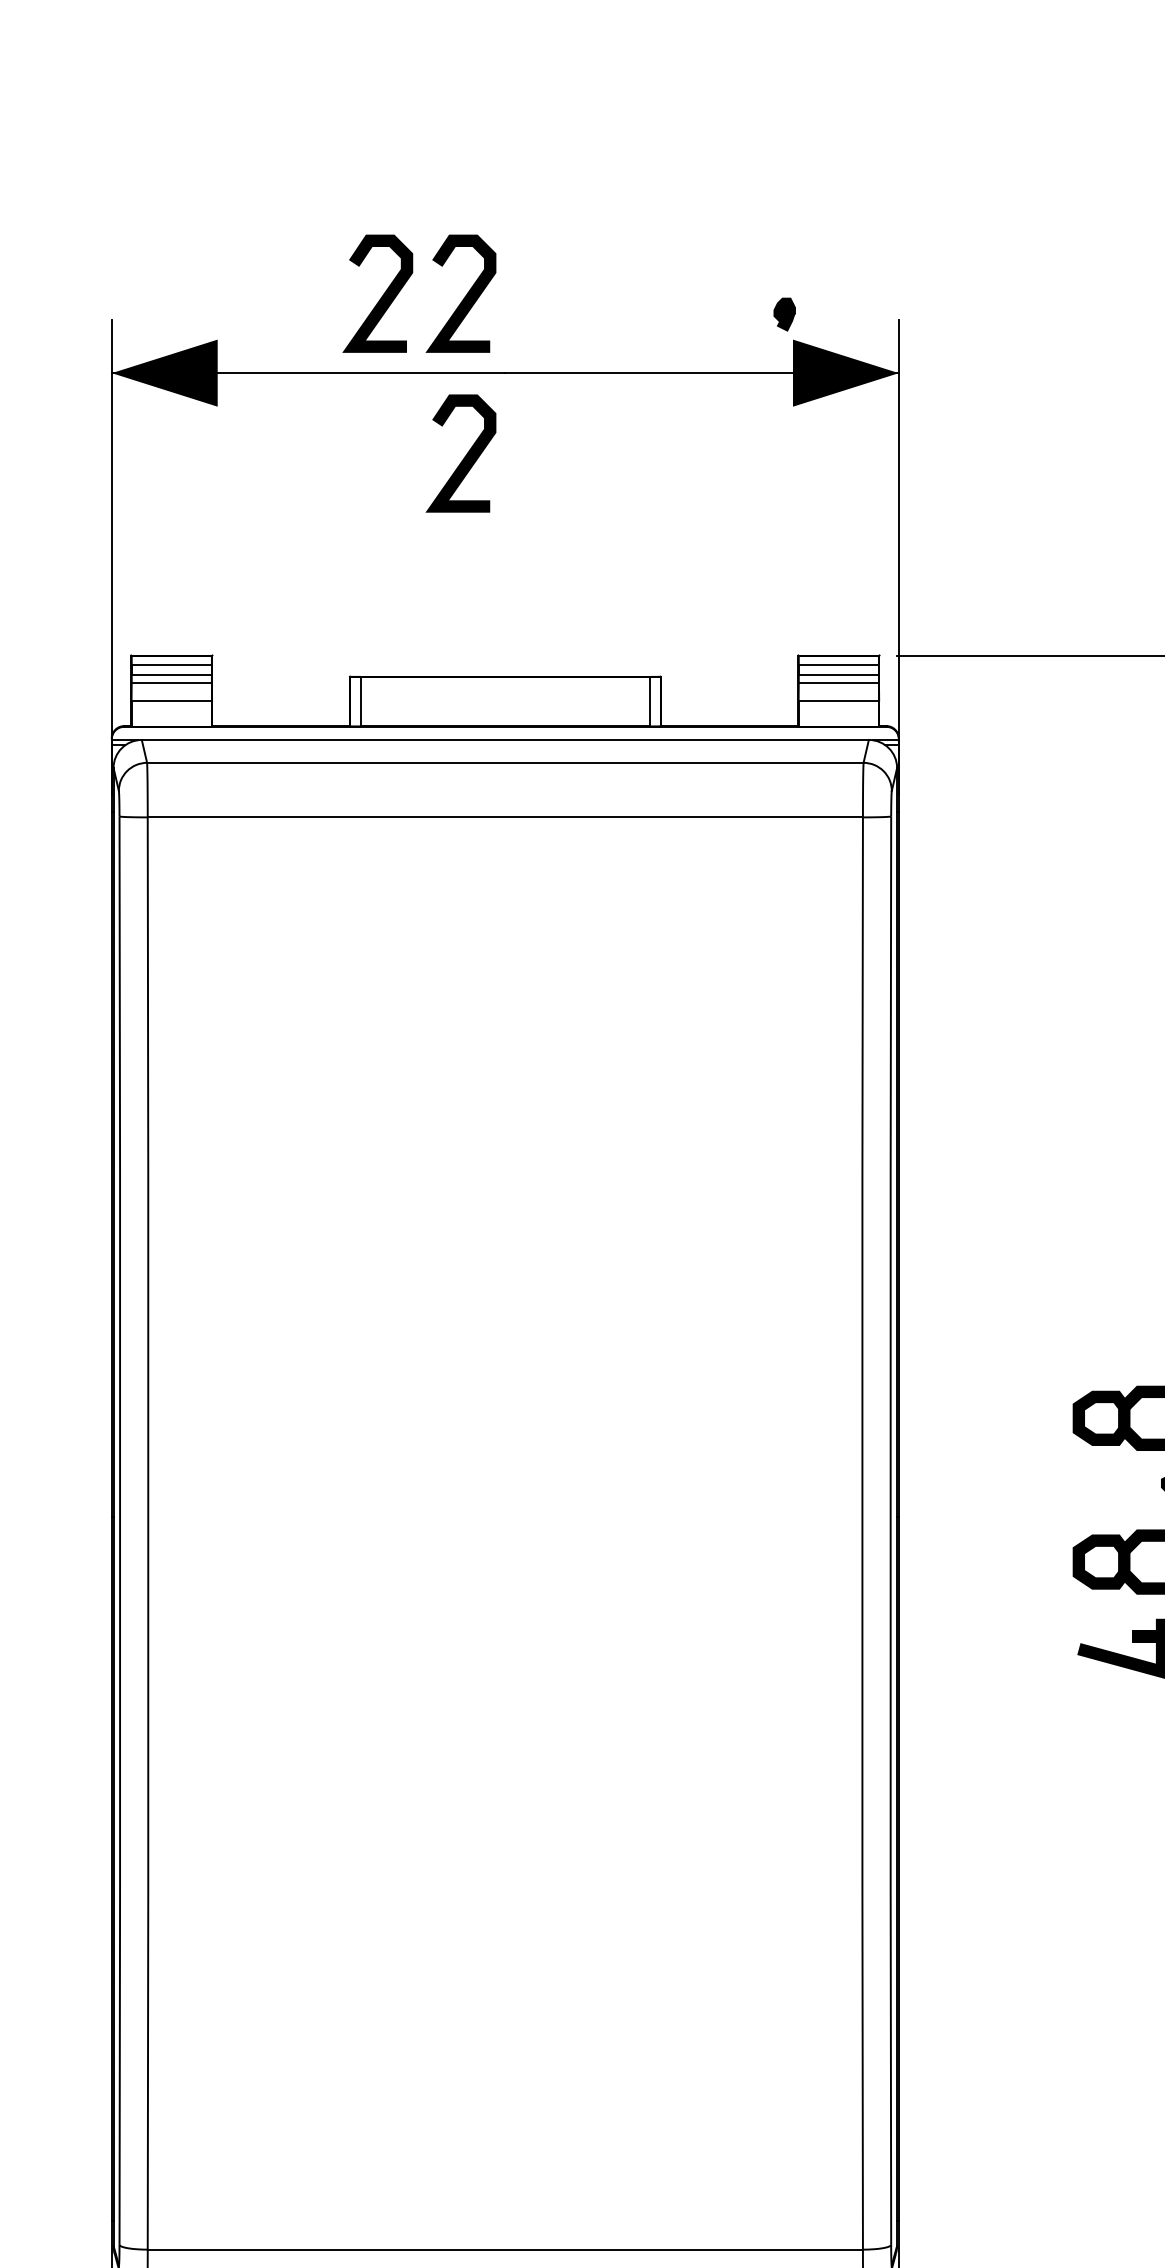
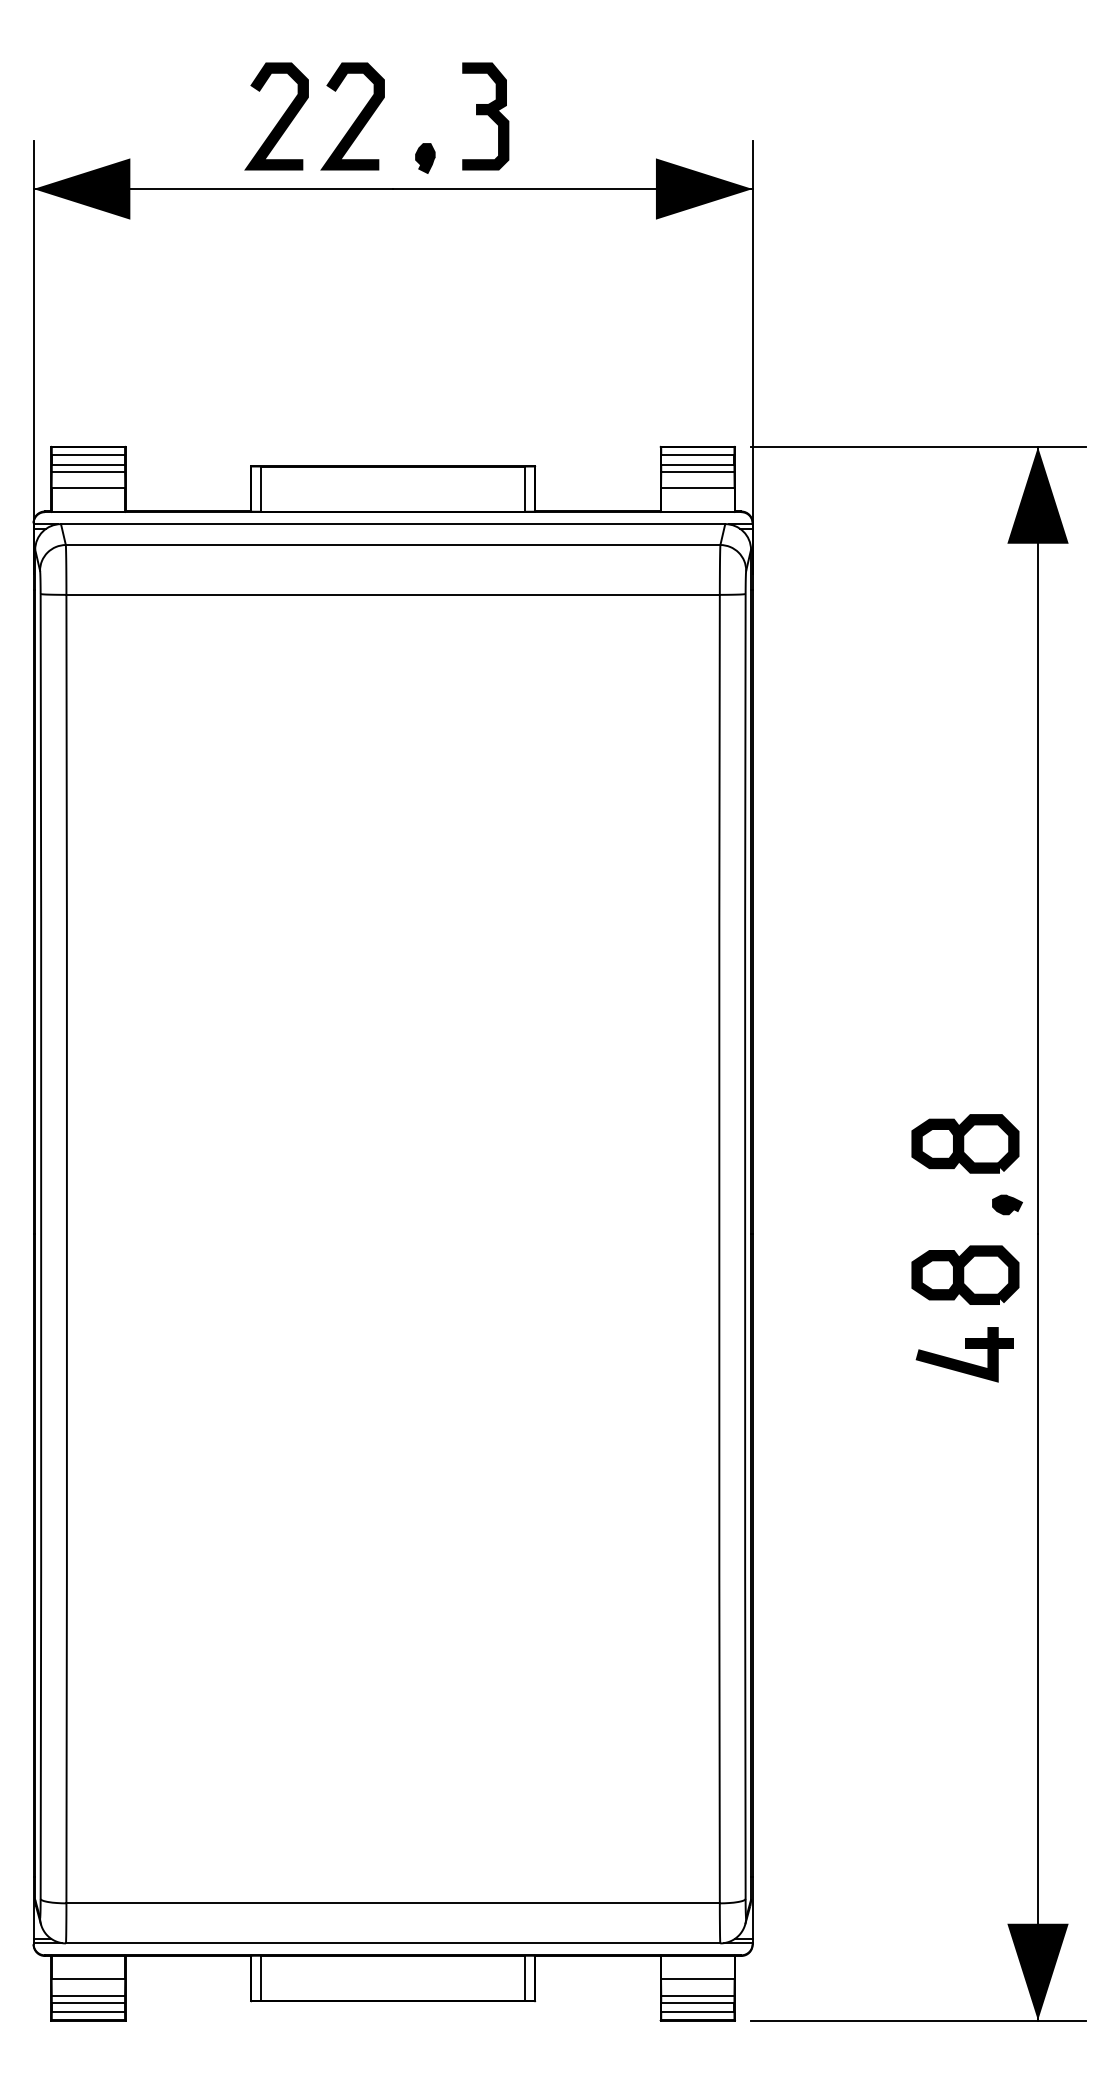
part: (606, 293) -> (485, 116), added
part: (784, 314) -> (425, 158), moved
curve: (464, 456) -> (355, 265), removed

